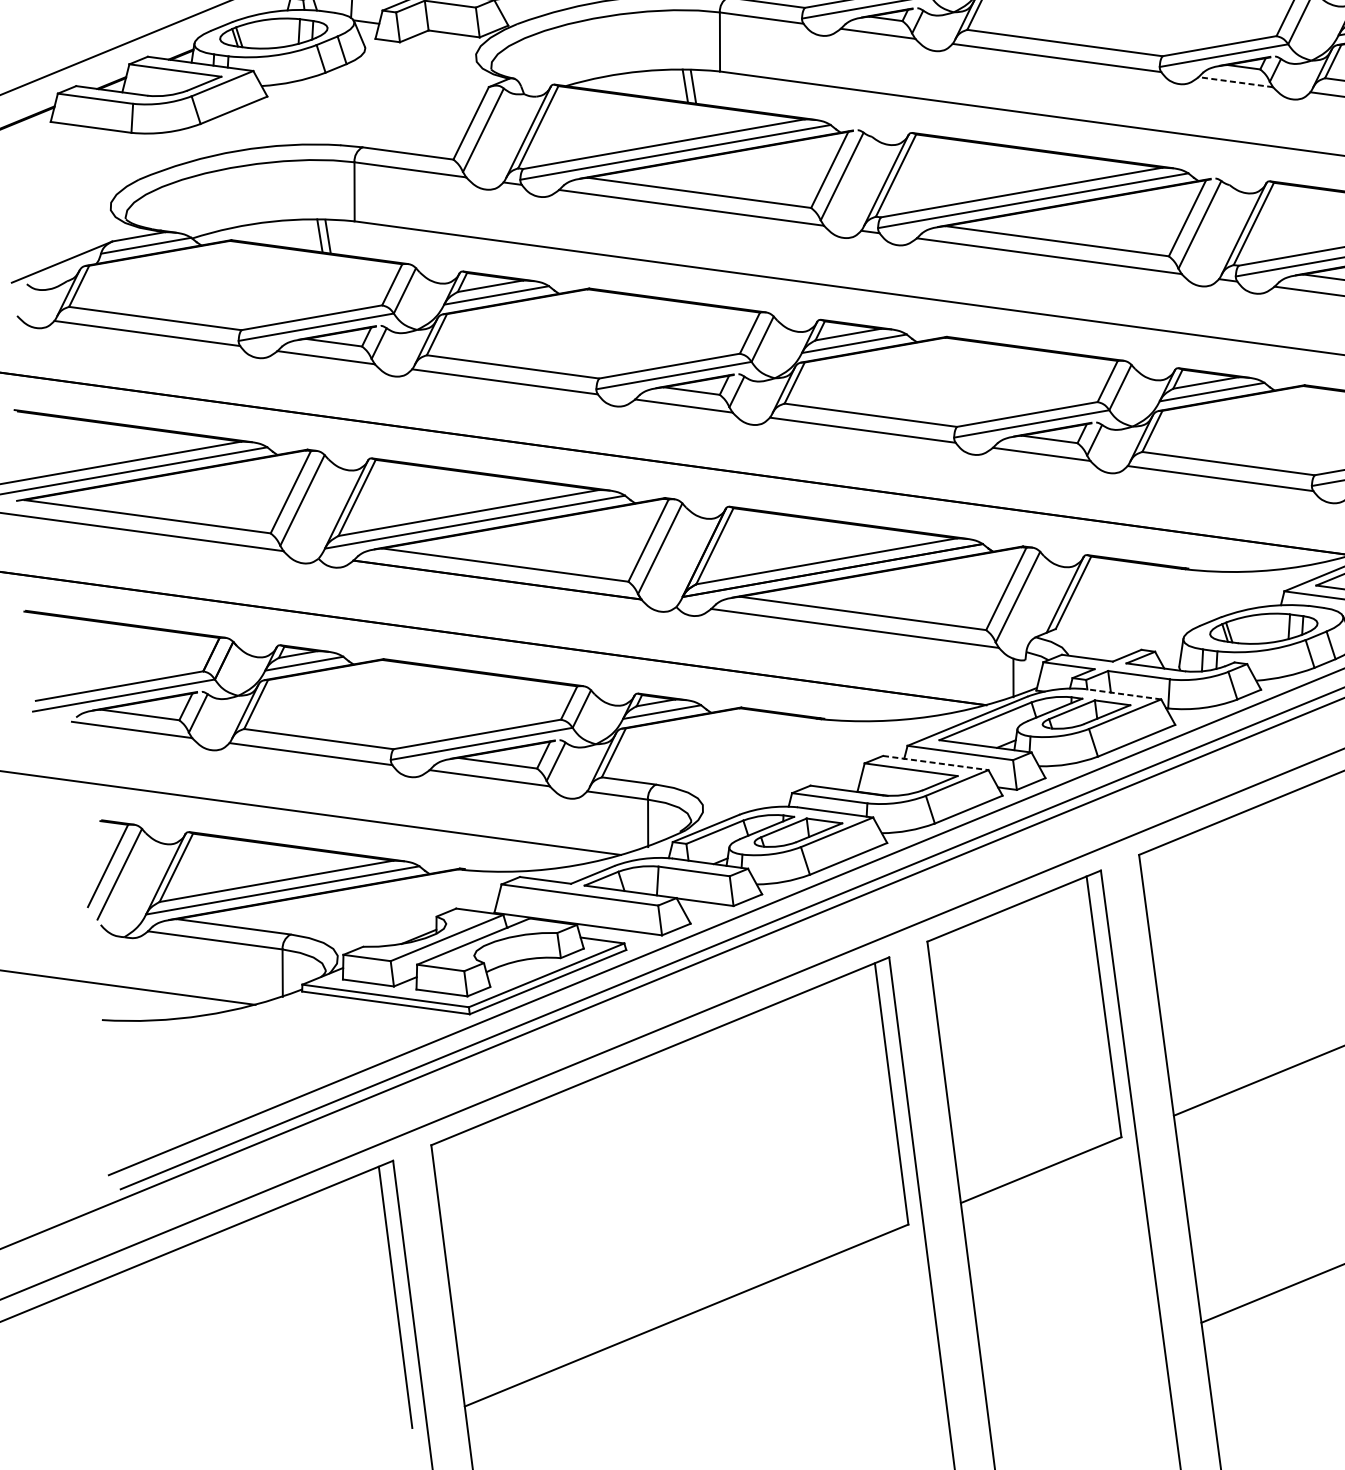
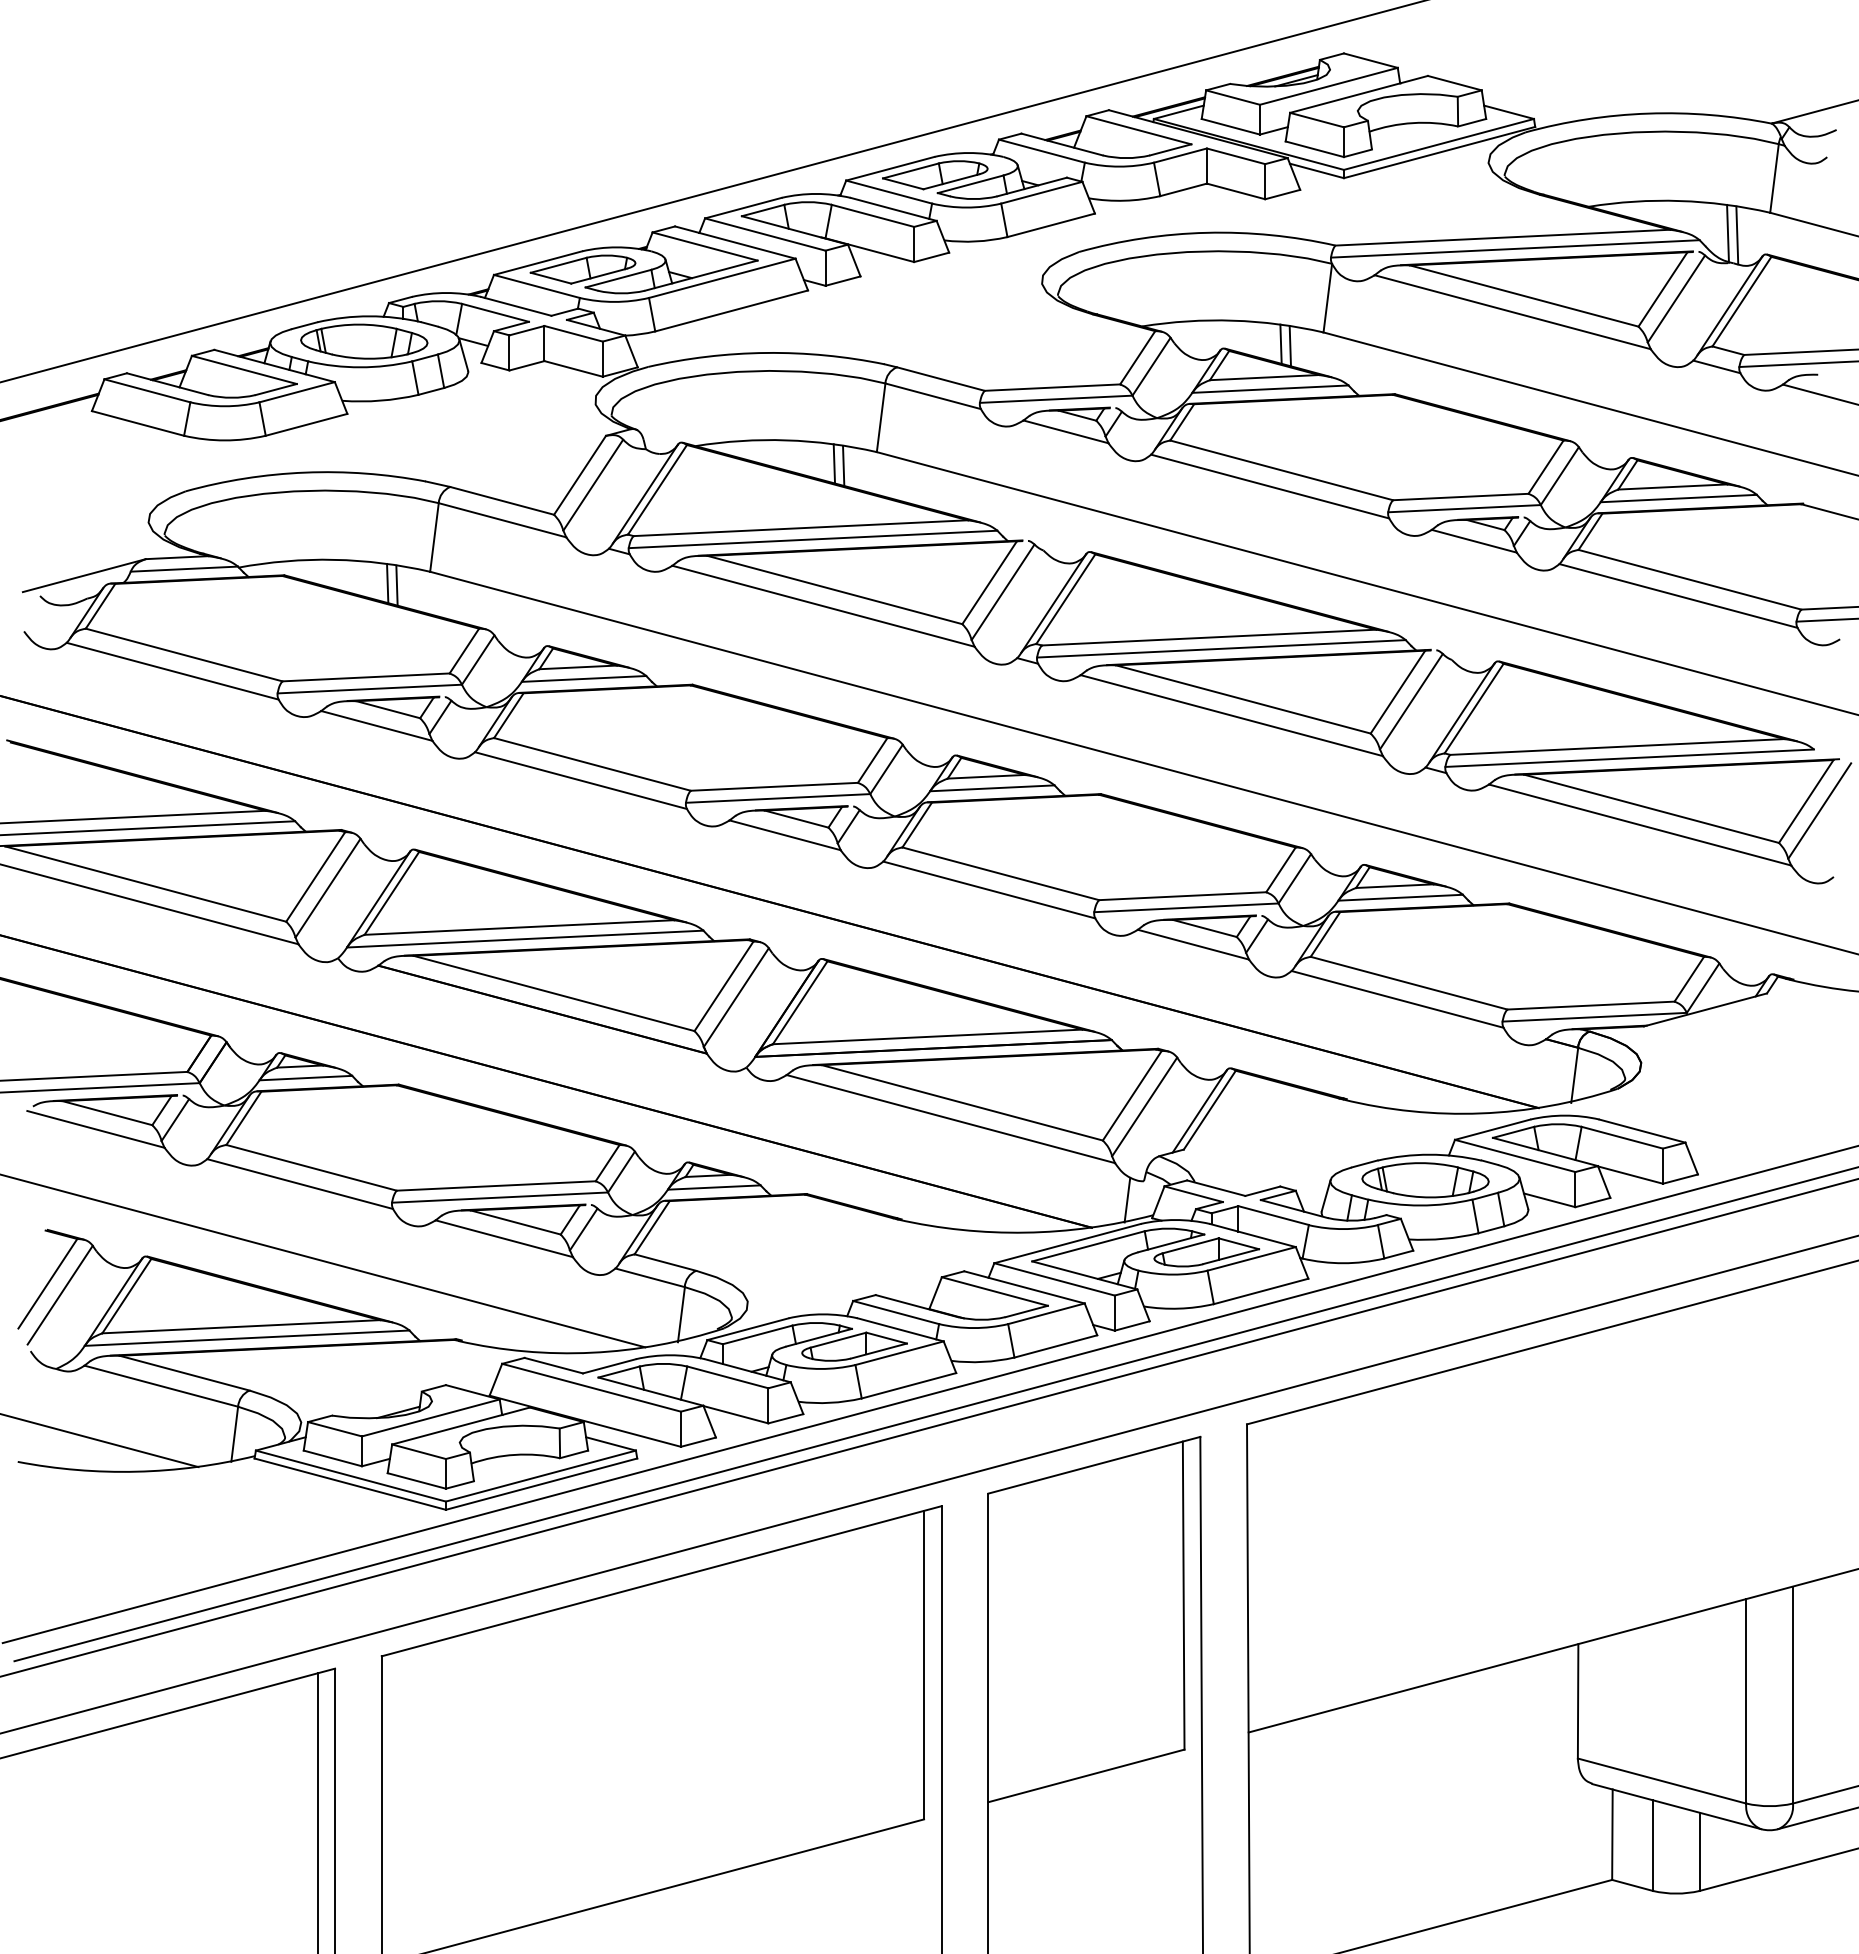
line: (1235, 82) -> (1473, 541), dashed -> solid
line: (1123, 694) -> (1252, 1235), dashed -> solid
line: (936, 763) -> (1025, 1287), dashed -> solid

